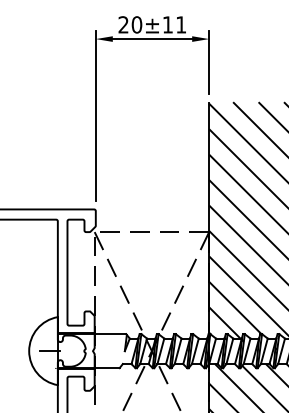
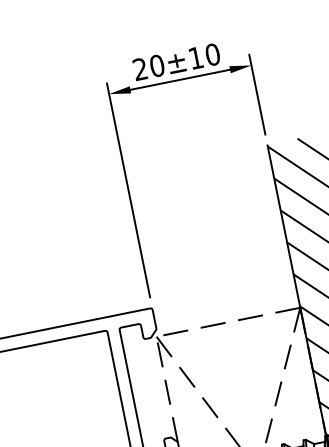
text: (181, 24) -> (213, 54), 20±11 -> 20±10

